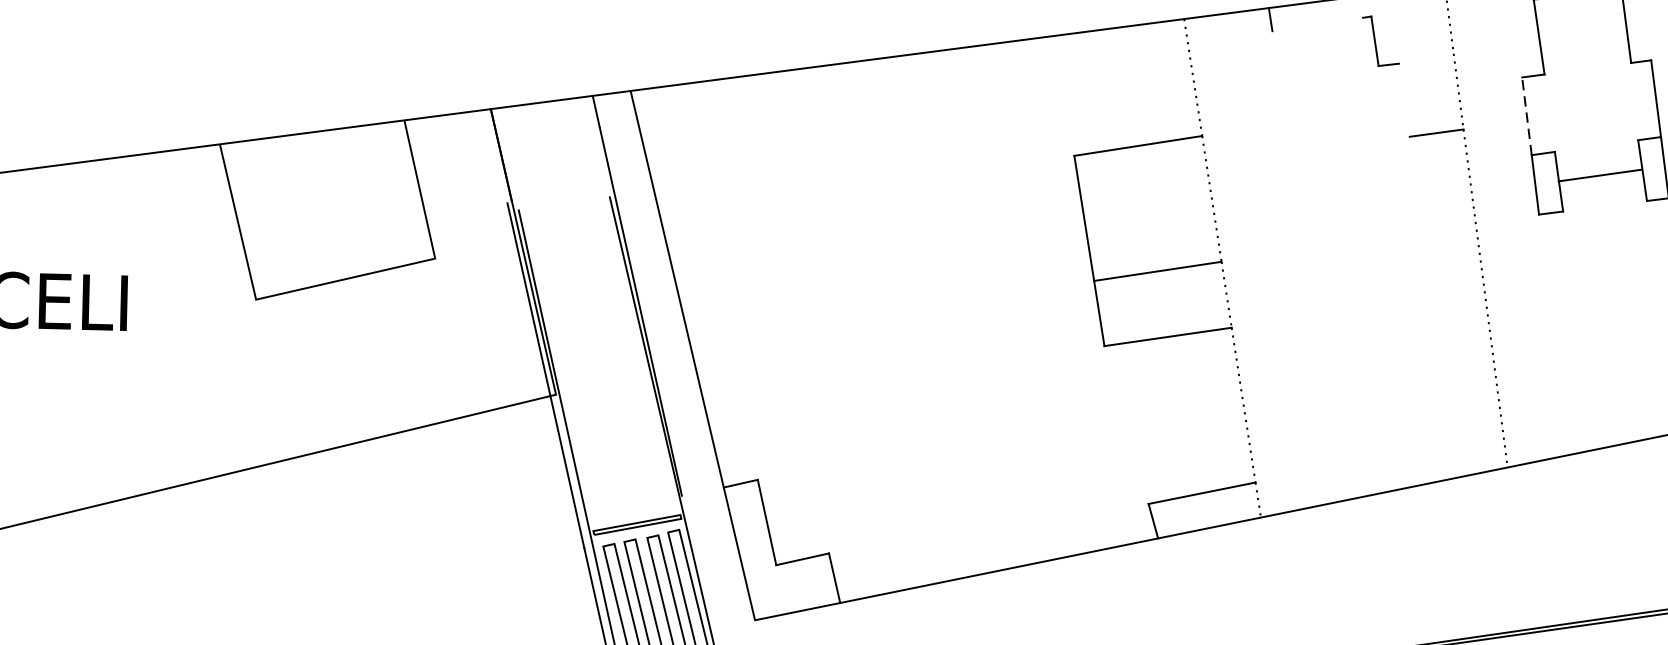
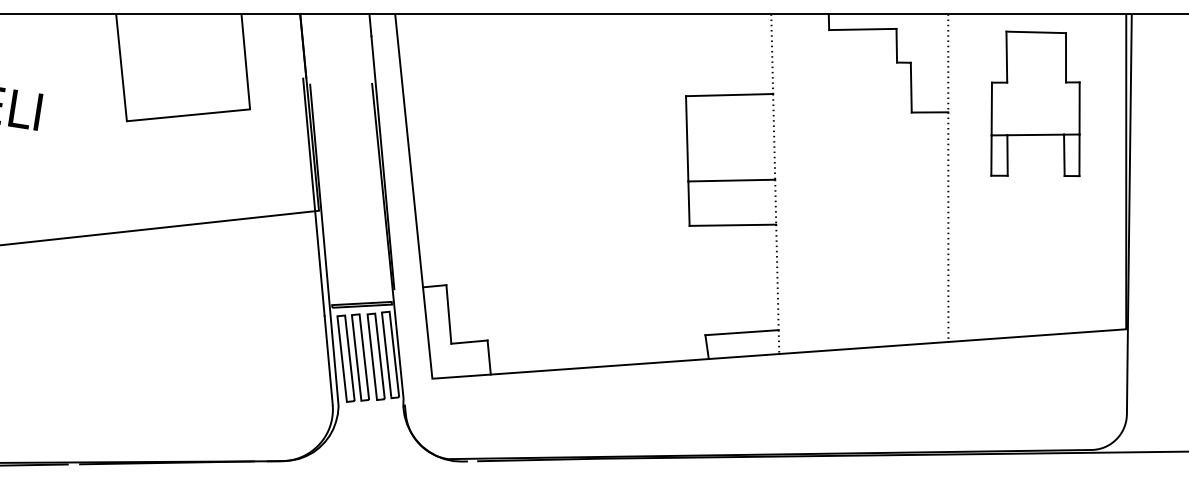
line: (1316, 24) -> (859, 29), added
line: (1403, 100) -> (910, 87), added
line: (1526, 115) -> (991, 108), dashed -> solid
line: (1599, 174) -> (1035, 134), moved

